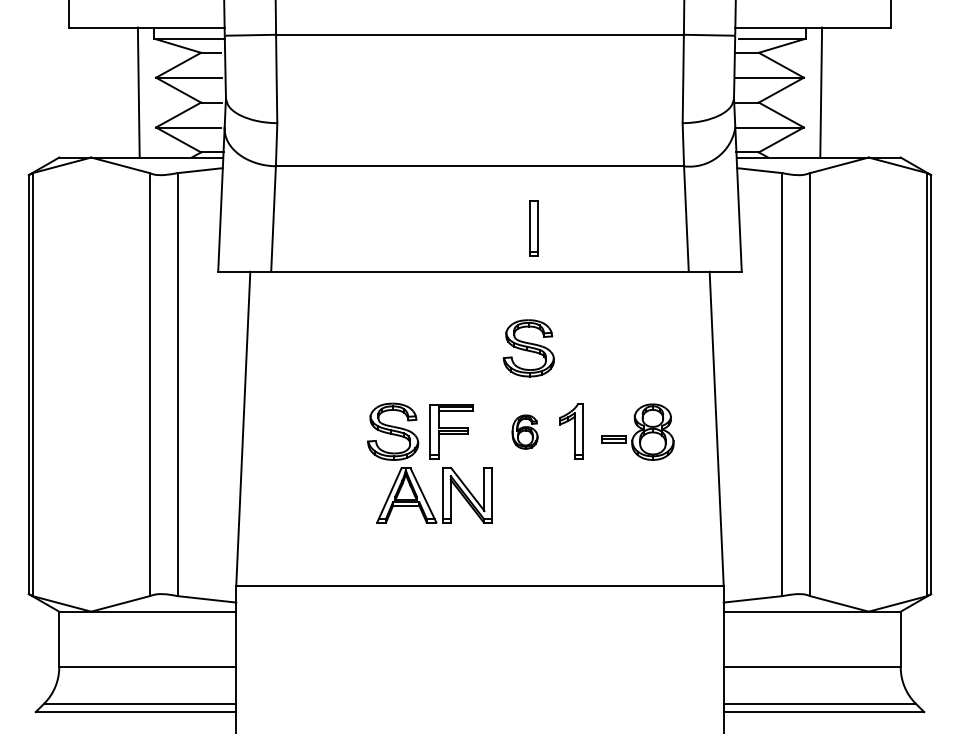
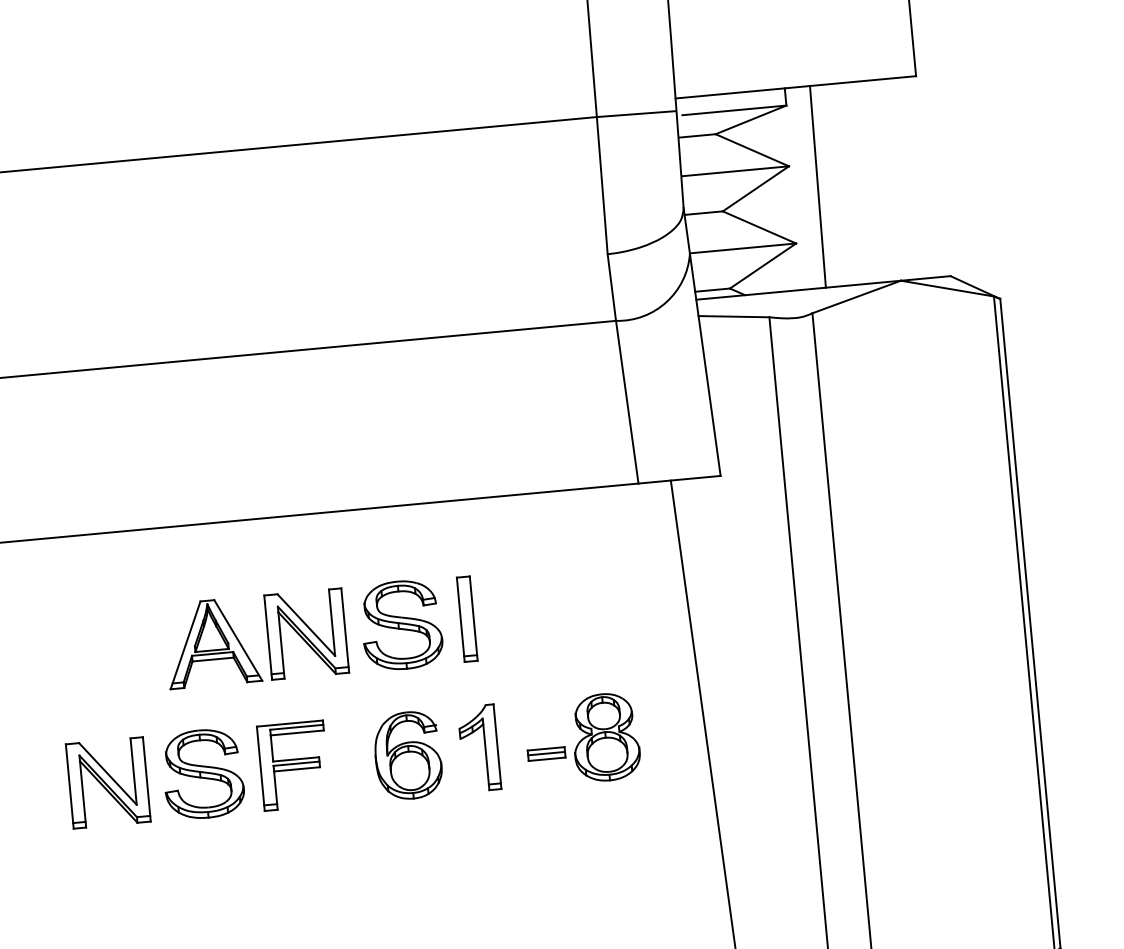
part: (533, 228) -> (466, 619), moved
part: (331, 431) -> (107, 782), added
part: (524, 431) -> (406, 754), size x1.67
part: (442, 495) -> (267, 637), moved

